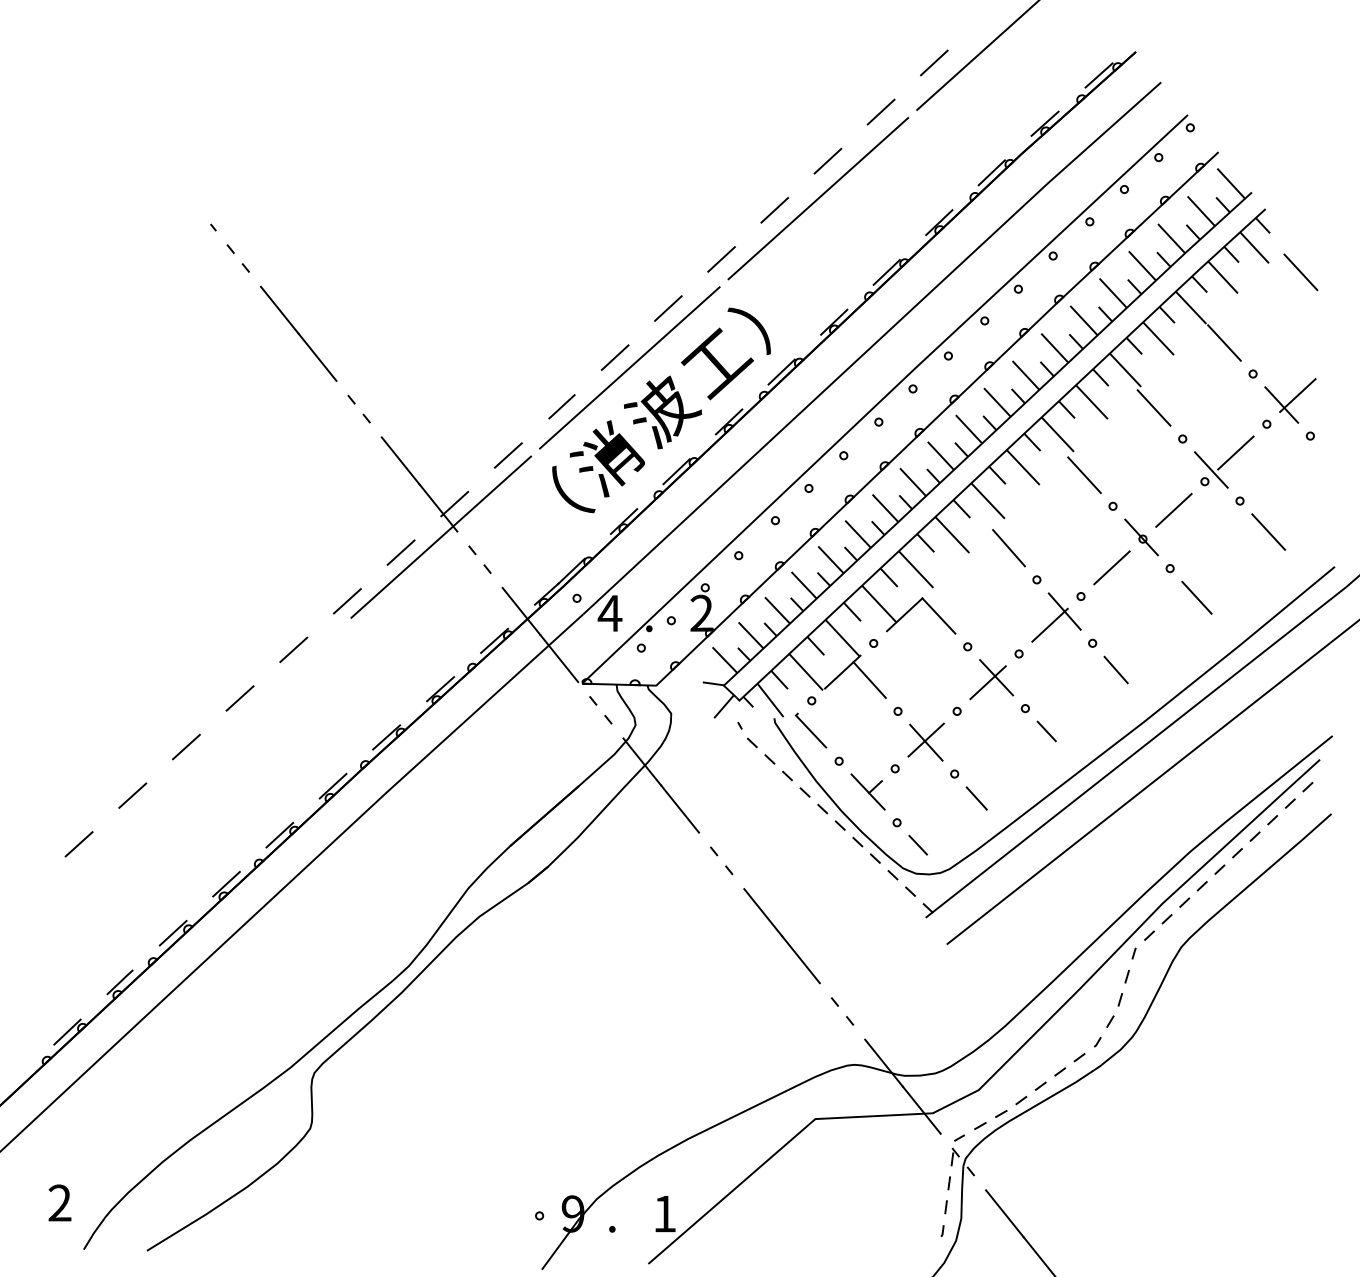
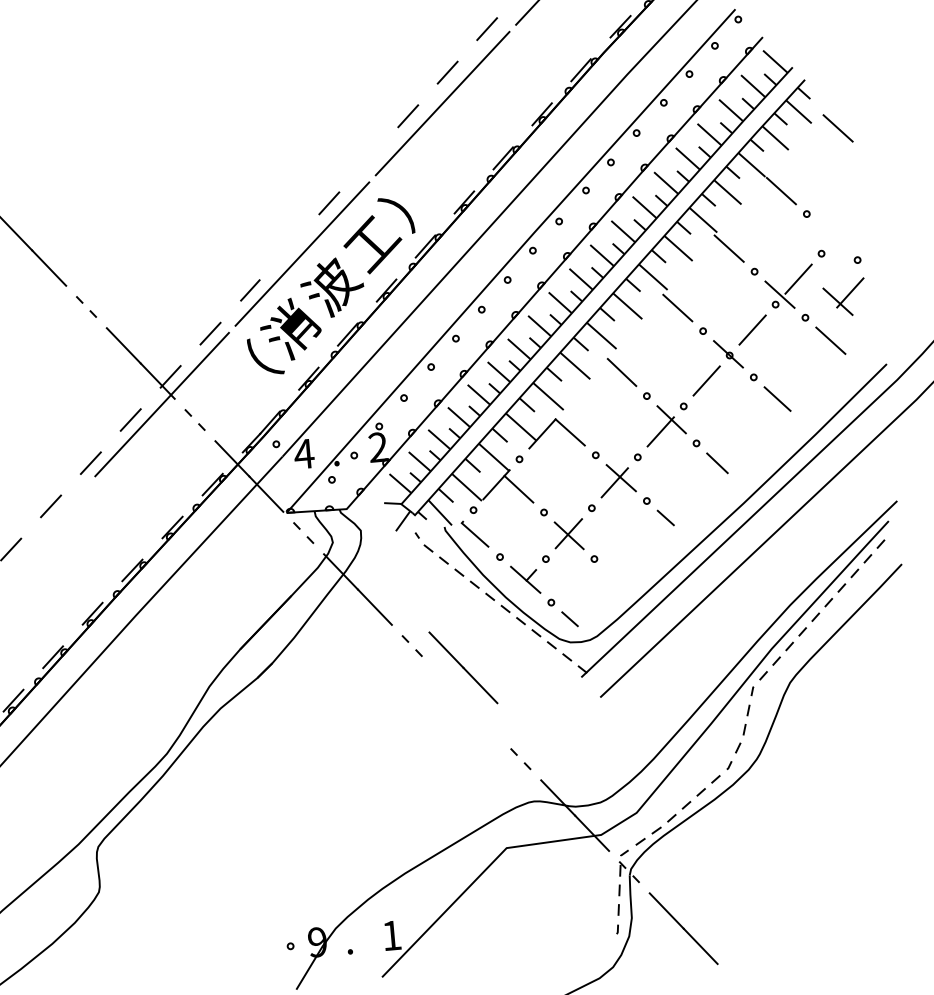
line: (721, 259) -> (368, 159), removed
line: (614, 357) -> (289, 246), removed
part: (1290, 400) -> (844, 297), moved
line: (976, 798) -> (613, 577), removed
line: (781, 936) -> (462, 668), moved

